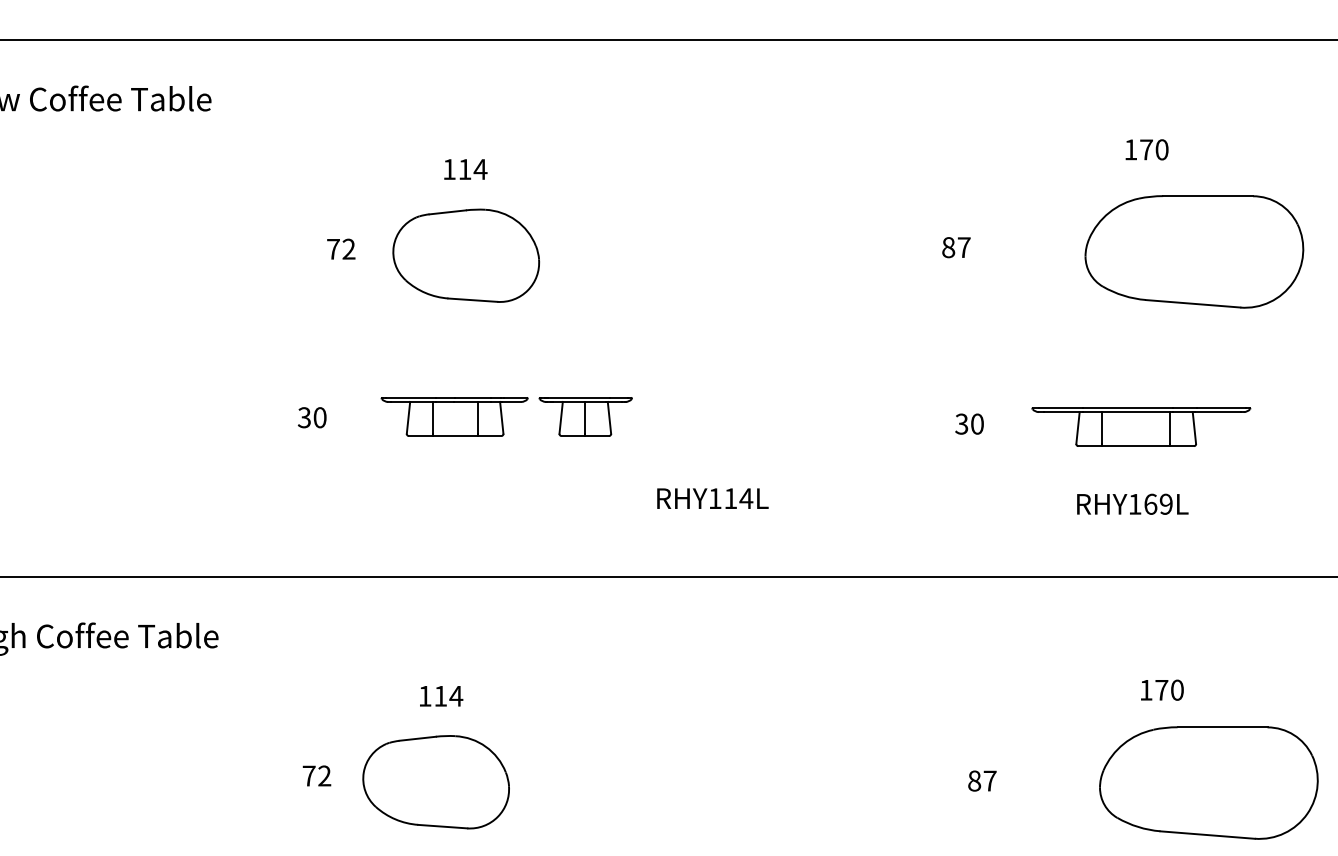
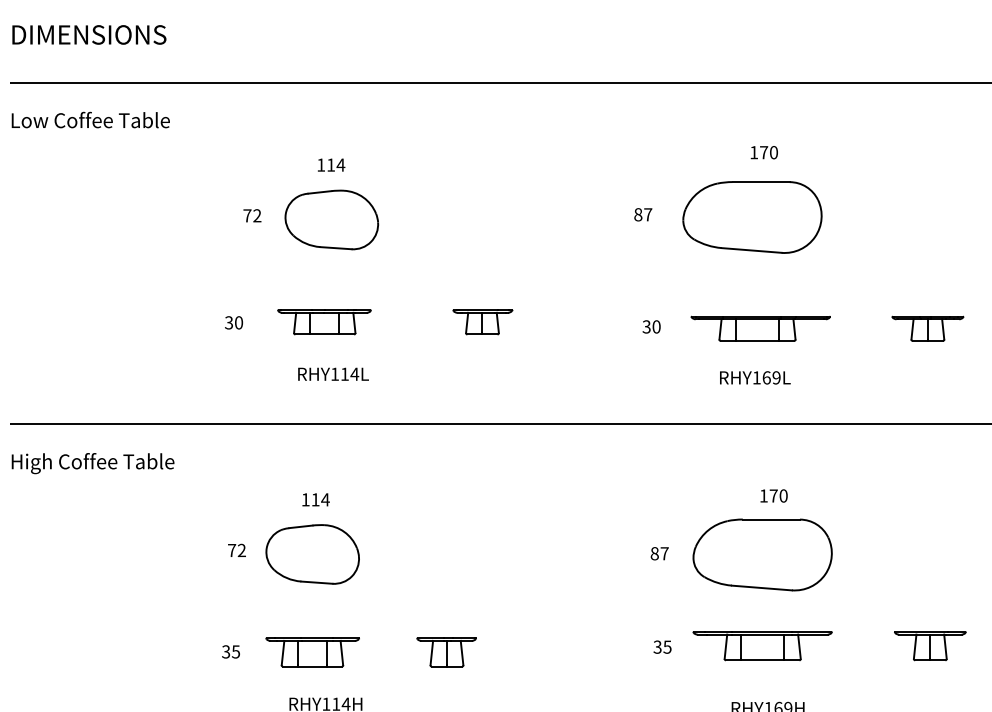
part: (1194, 251) -> (752, 217), moved
part: (585, 417) -> (482, 322), moved
text: (712, 497) -> (333, 373), moved
part: (1208, 782) -> (762, 554), moved

